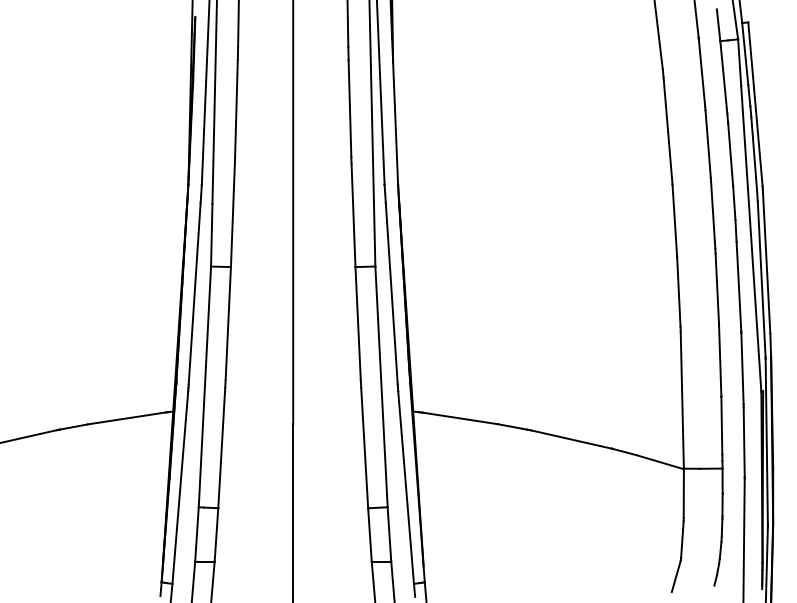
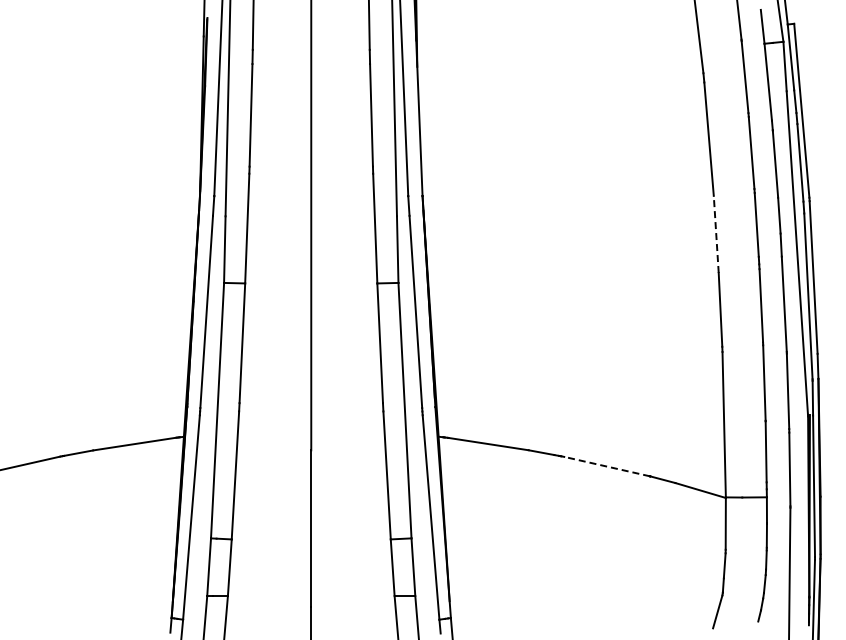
line: (675, 220) -> (716, 234), solid -> dashed
line: (572, 439) -> (607, 466), solid -> dashed

